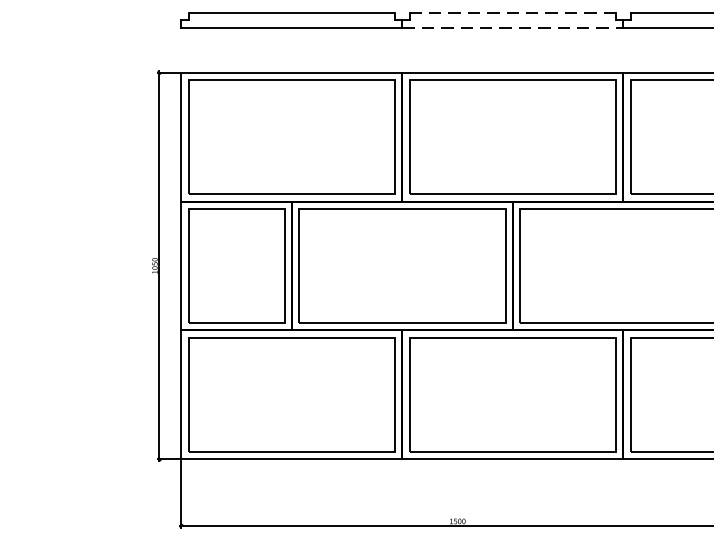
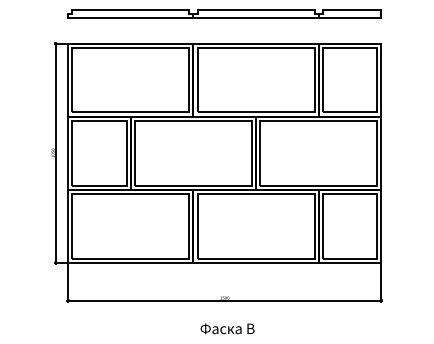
line: (511, 12) -> (255, 9), dashed -> solid
line: (513, 28) -> (256, 18), dashed -> solid

